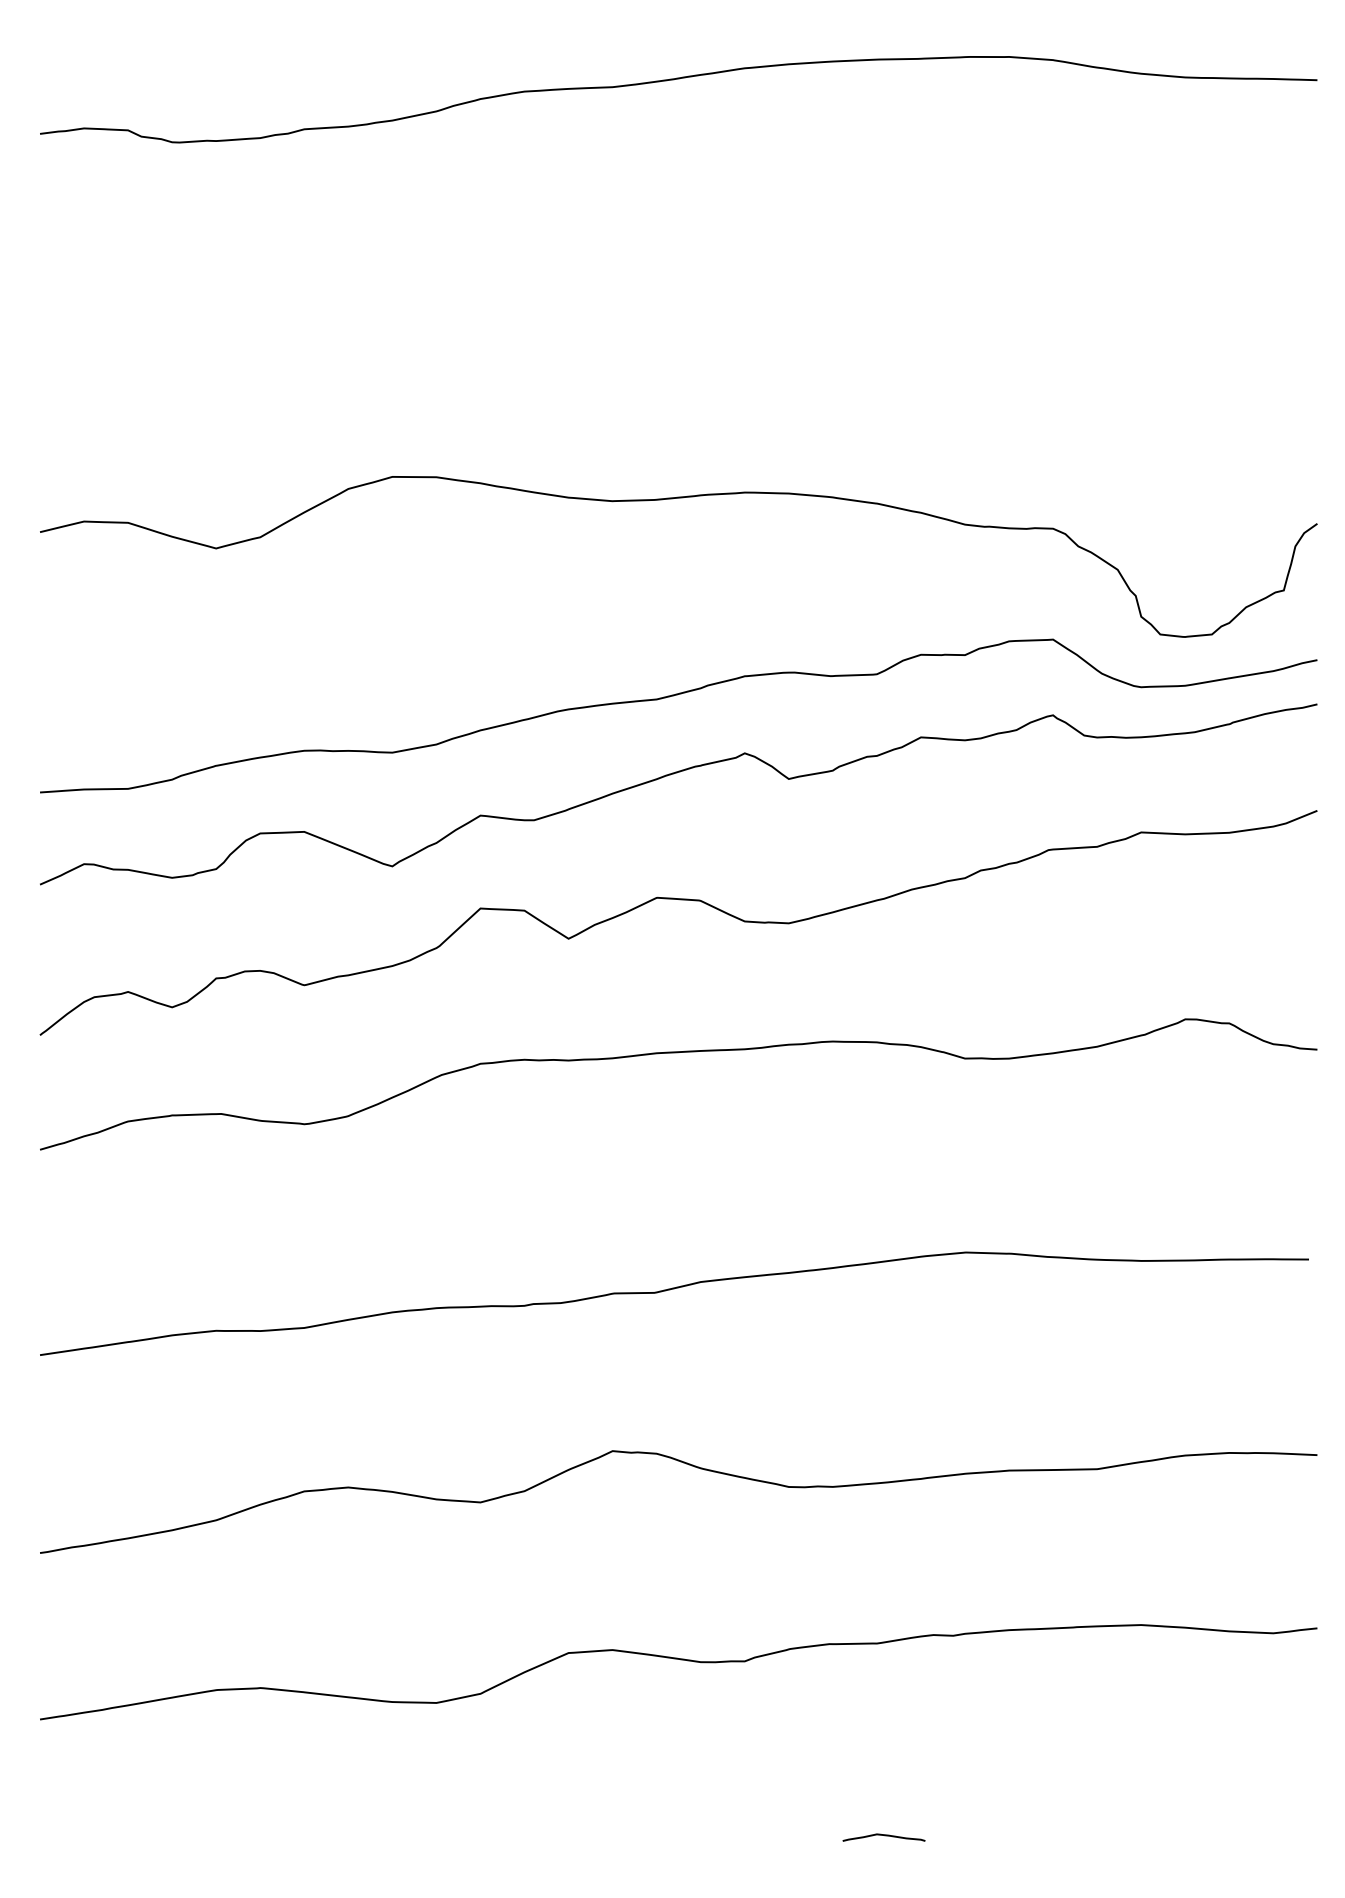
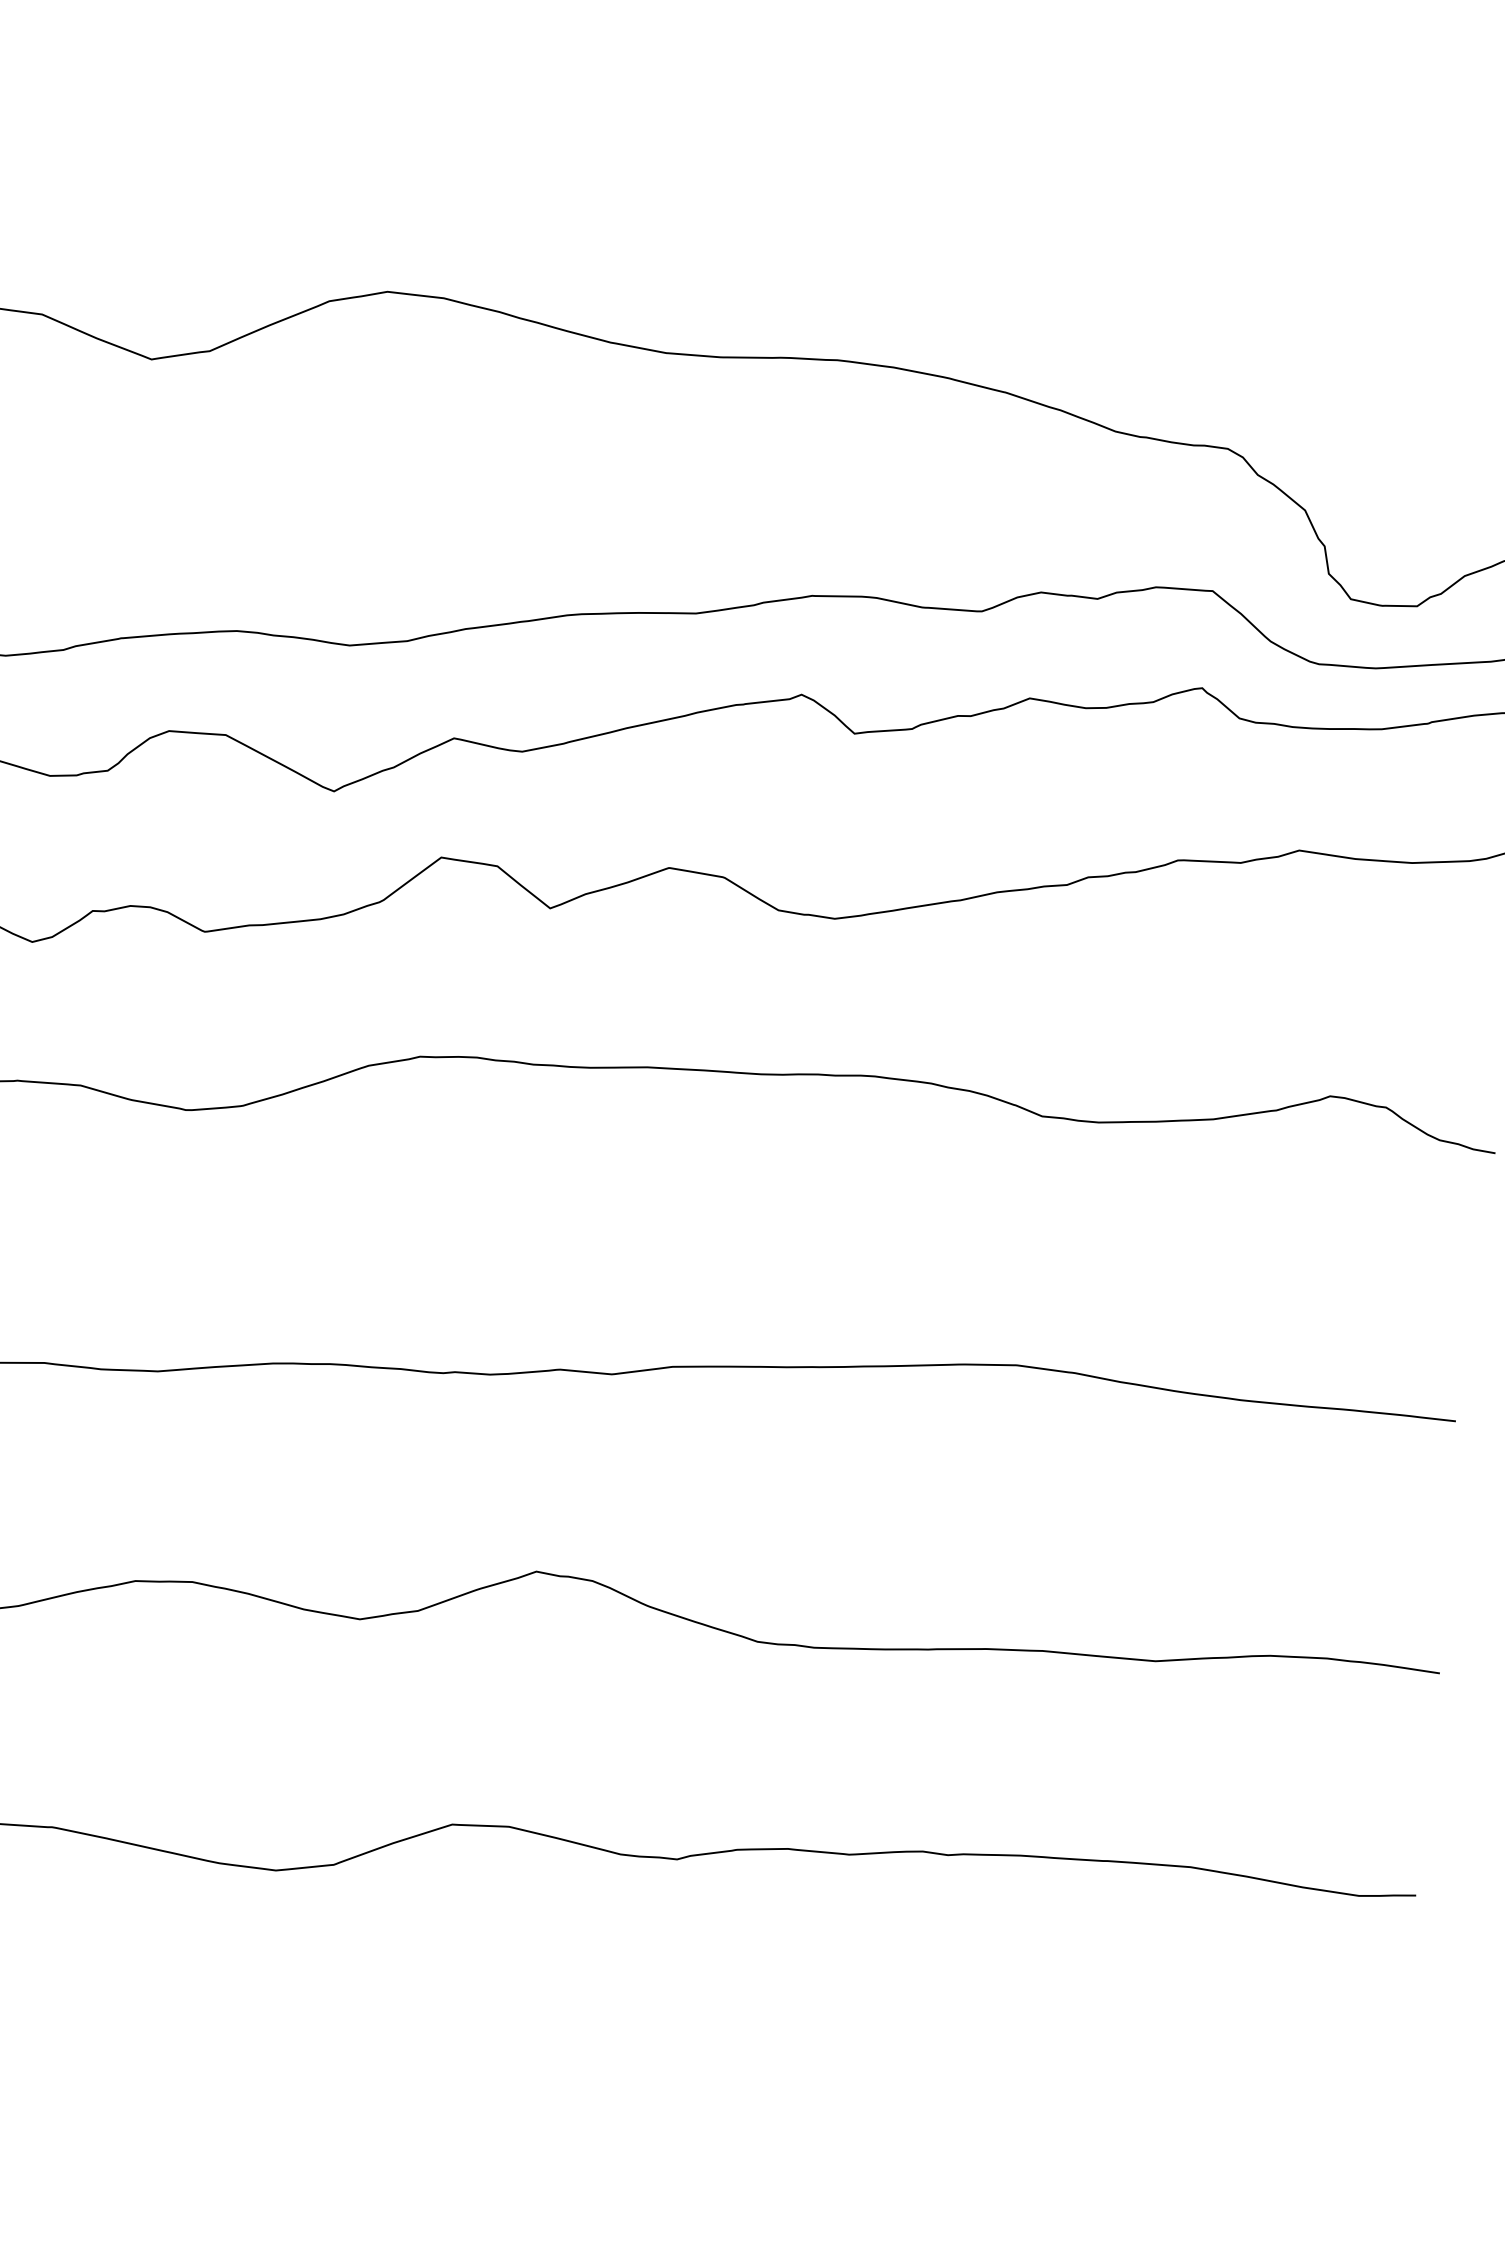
curve: (884, 1836) -> (832, 2103), removed

